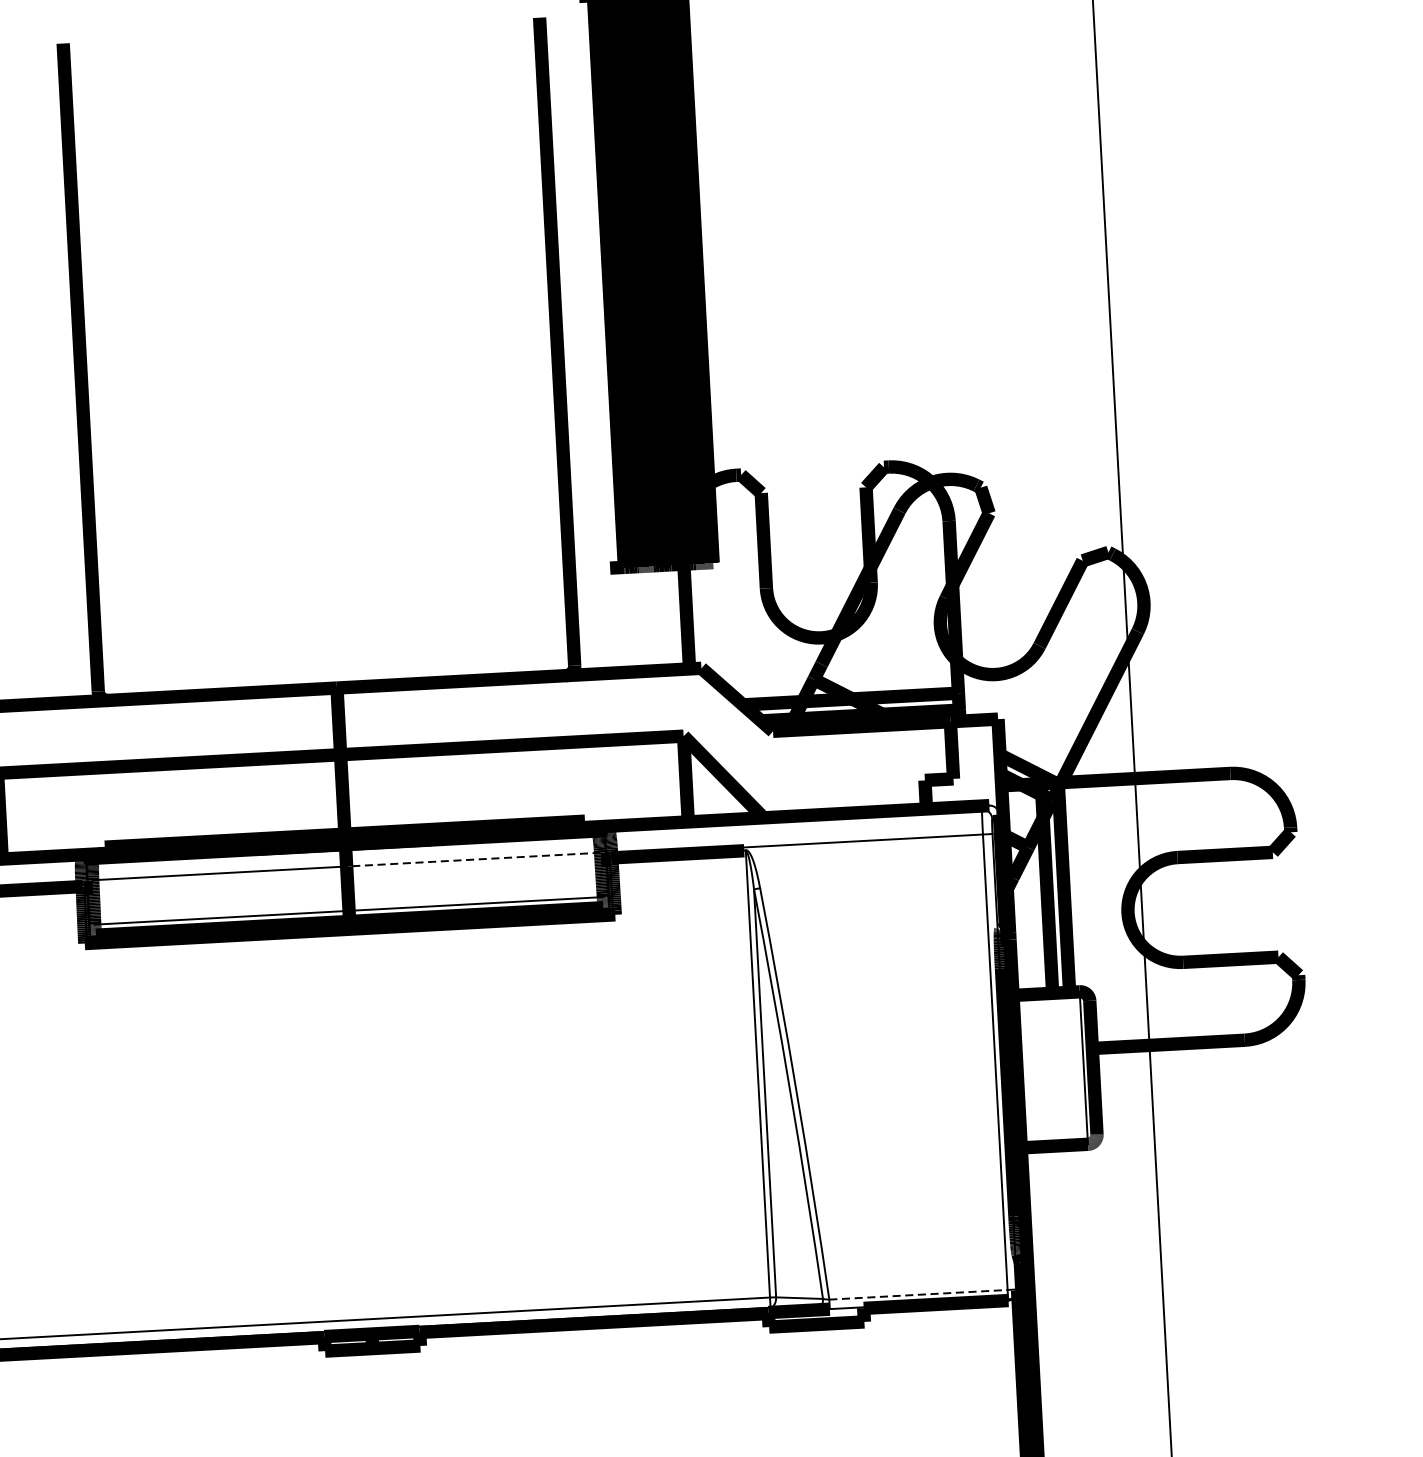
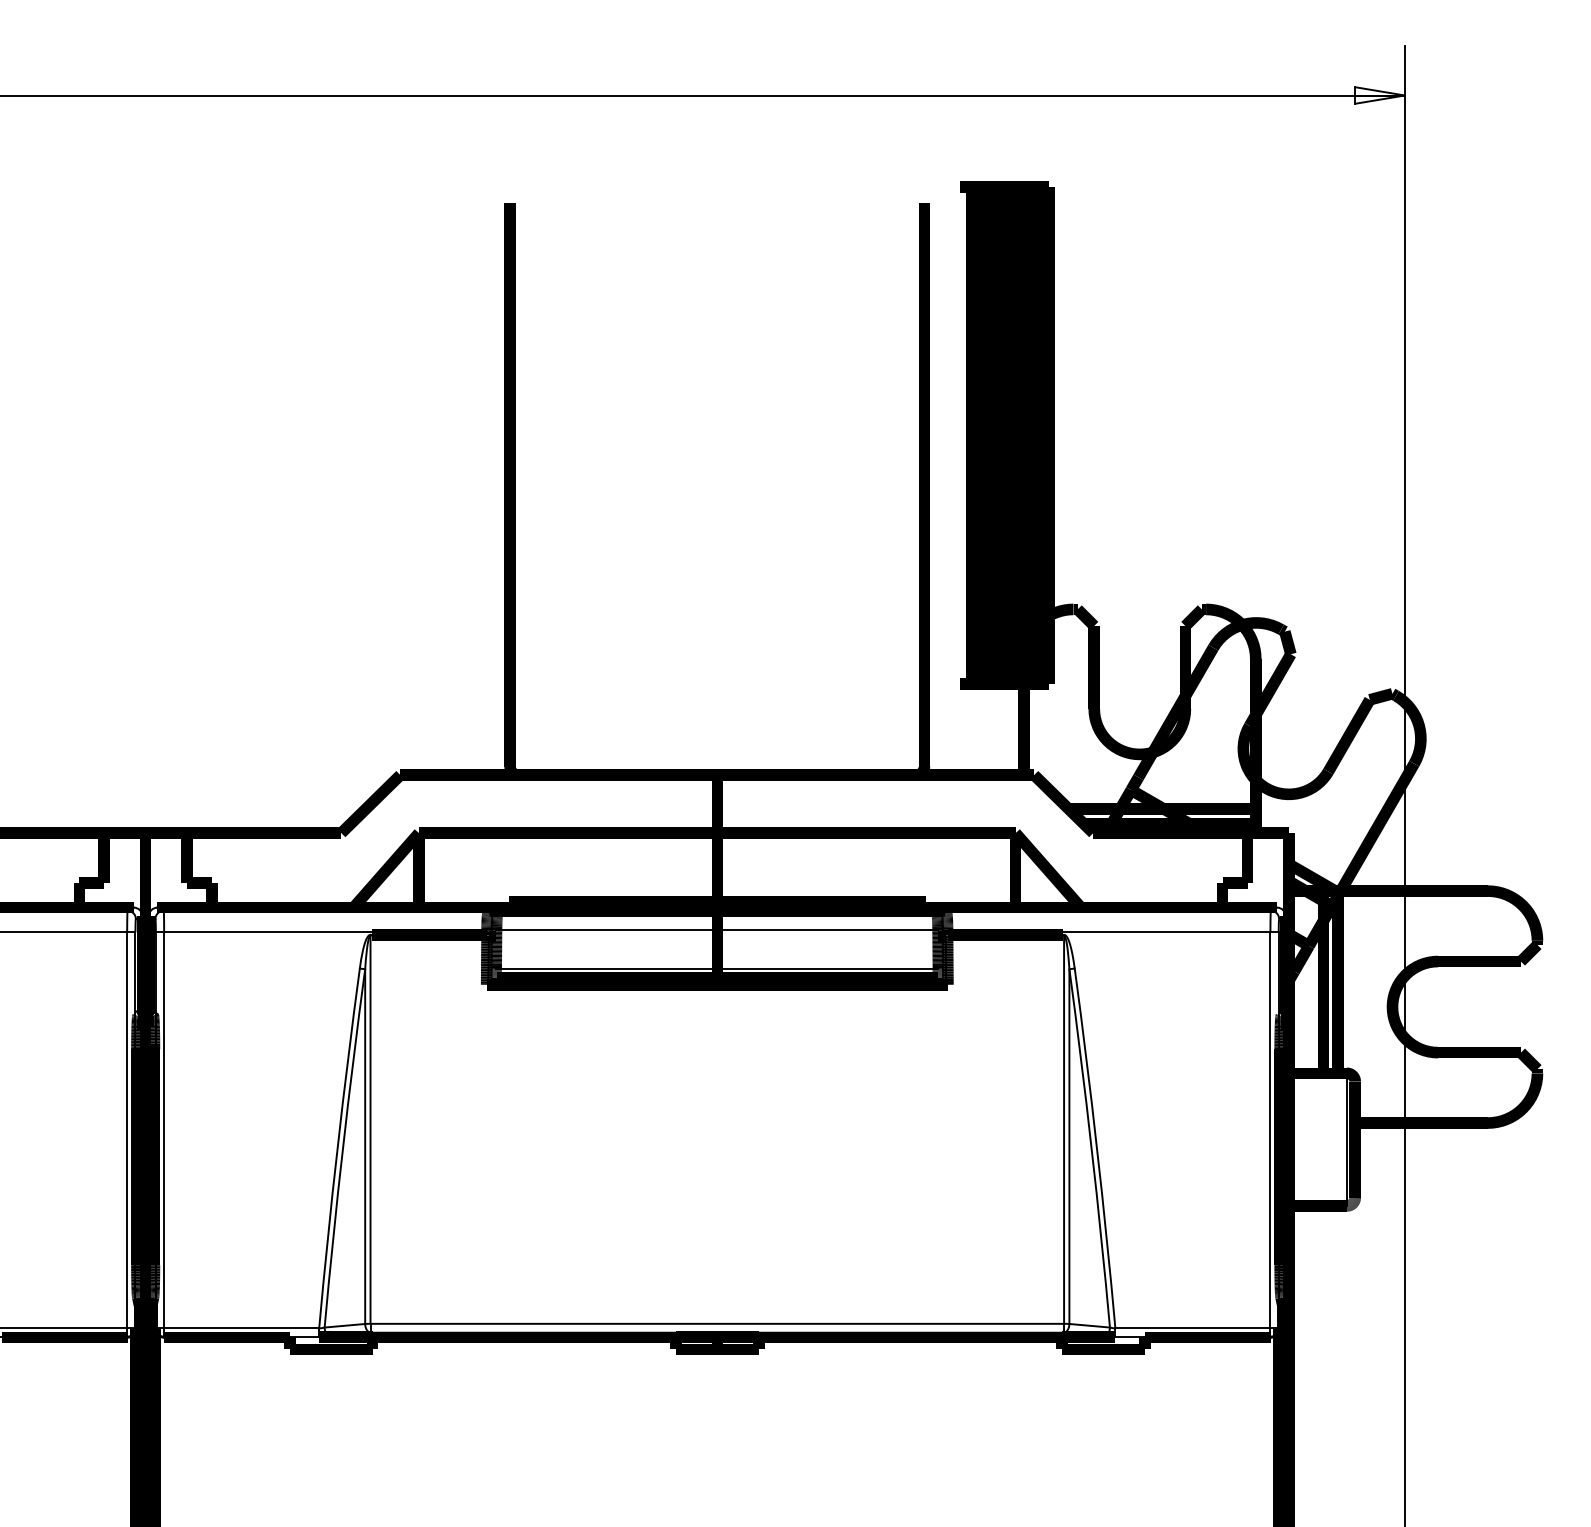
line: (473, 859) -> (827, 930), dashed -> solid
line: (918, 1294) -> (1192, 1328), dashed -> solid

